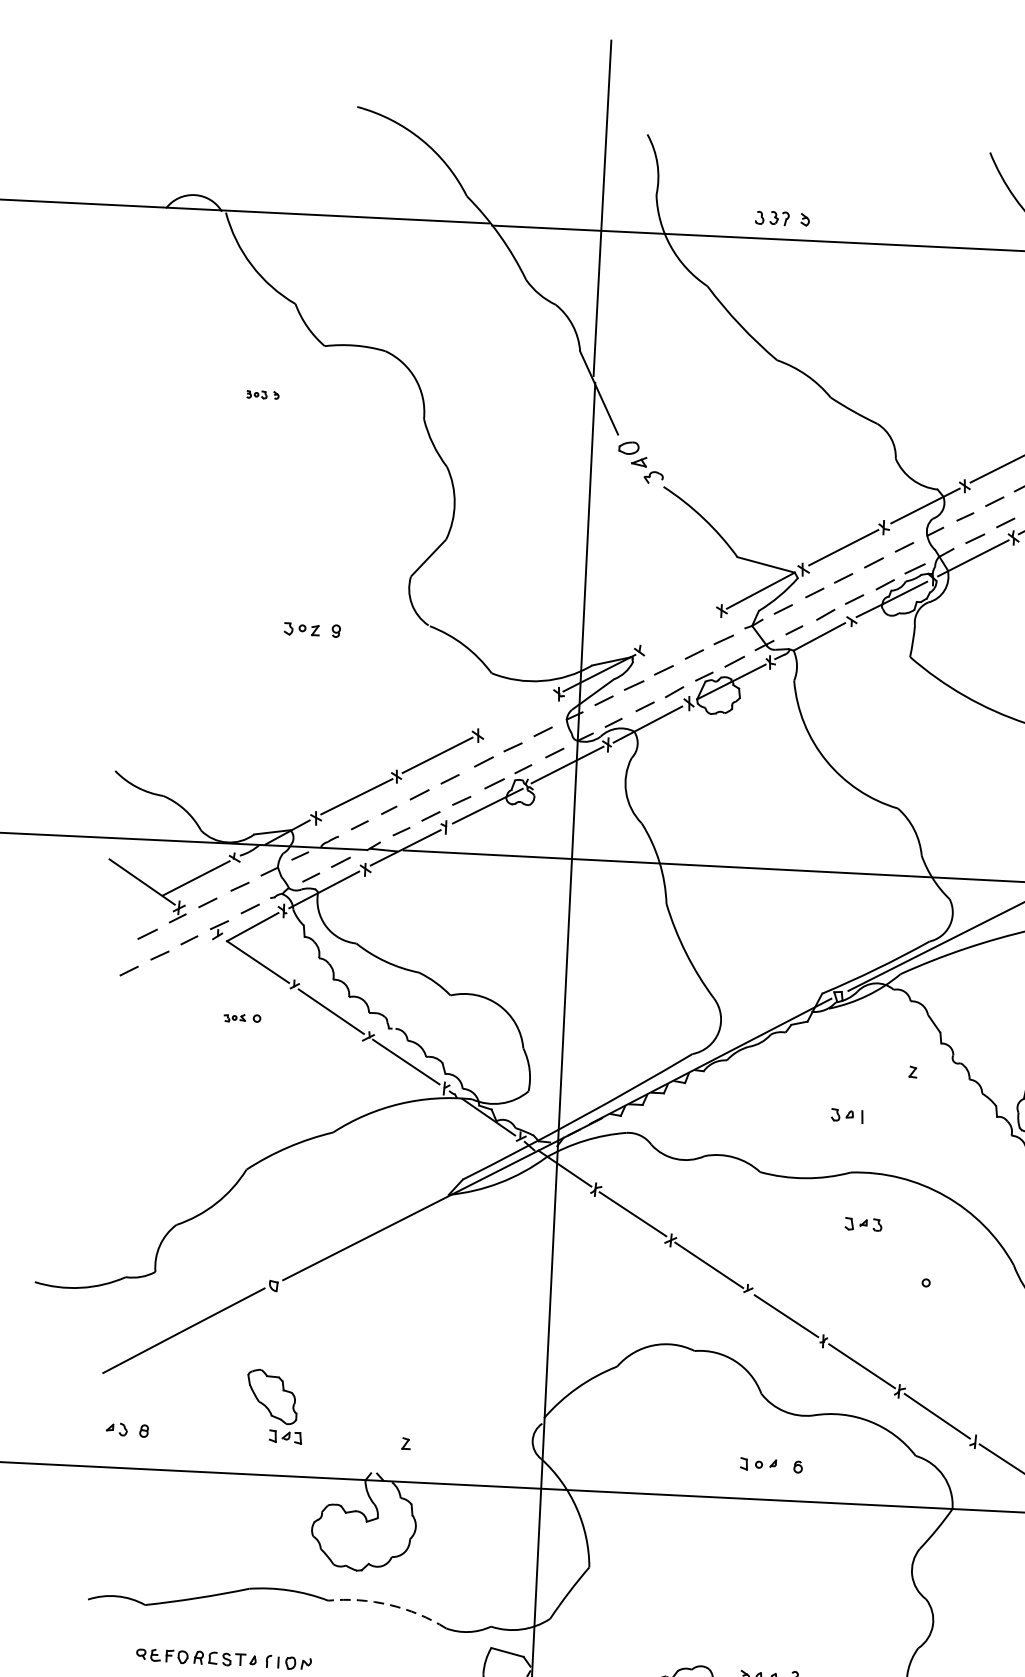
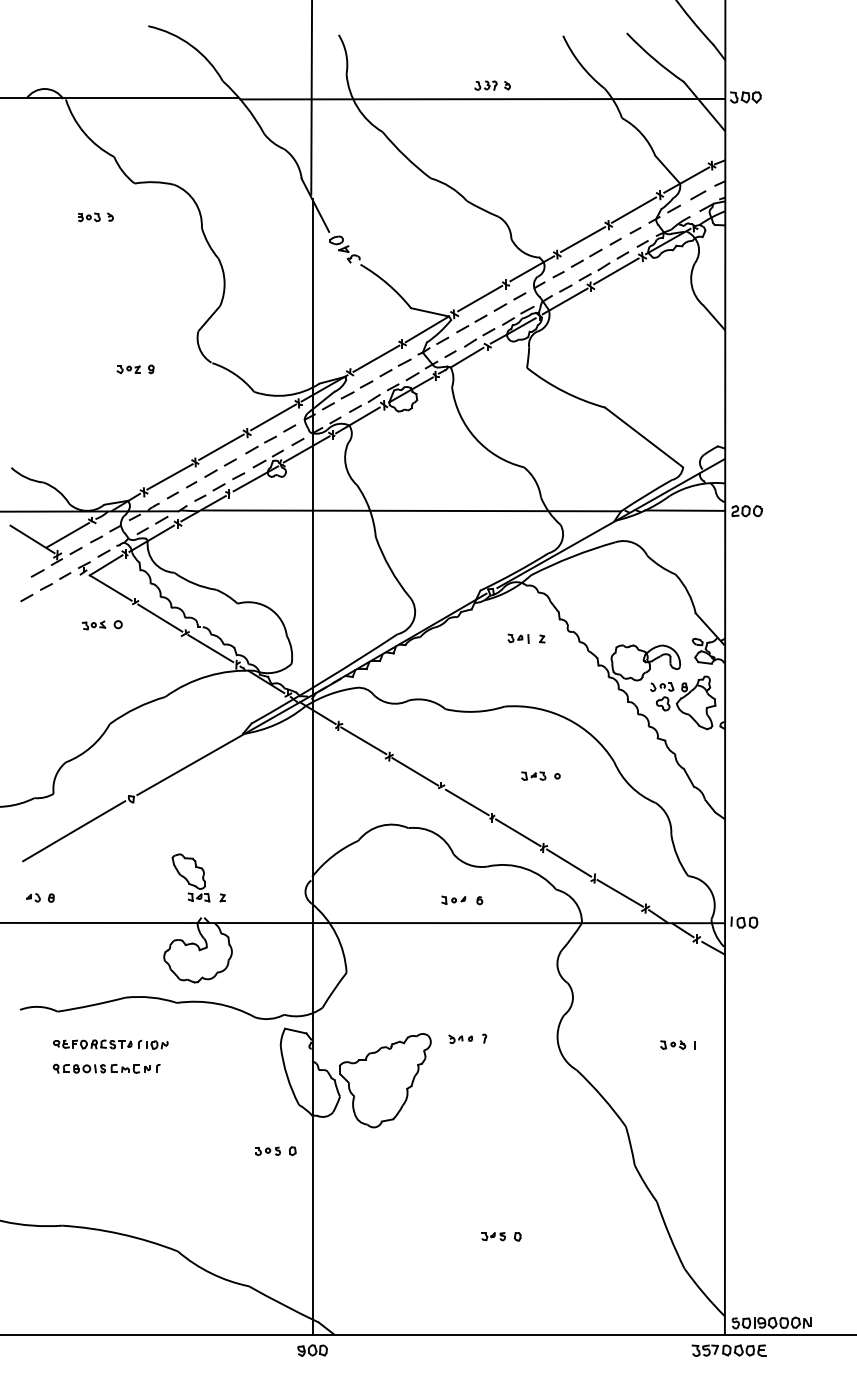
part: (782, 218) -> (492, 85), moved
part: (262, 395) -> (95, 217), size x1.67
line: (680, 631) -> (376, 358), added
line: (519, 713) -> (273, 417), added
part: (242, 1018) -> (102, 625), size x1.67
part: (847, 1115) -> (518, 638), moved
part: (863, 1223) -> (533, 775), moved
part: (274, 1405) -> (190, 877), moved
arc: (389, 1604) -> (217, 1003), dashed -> solid

